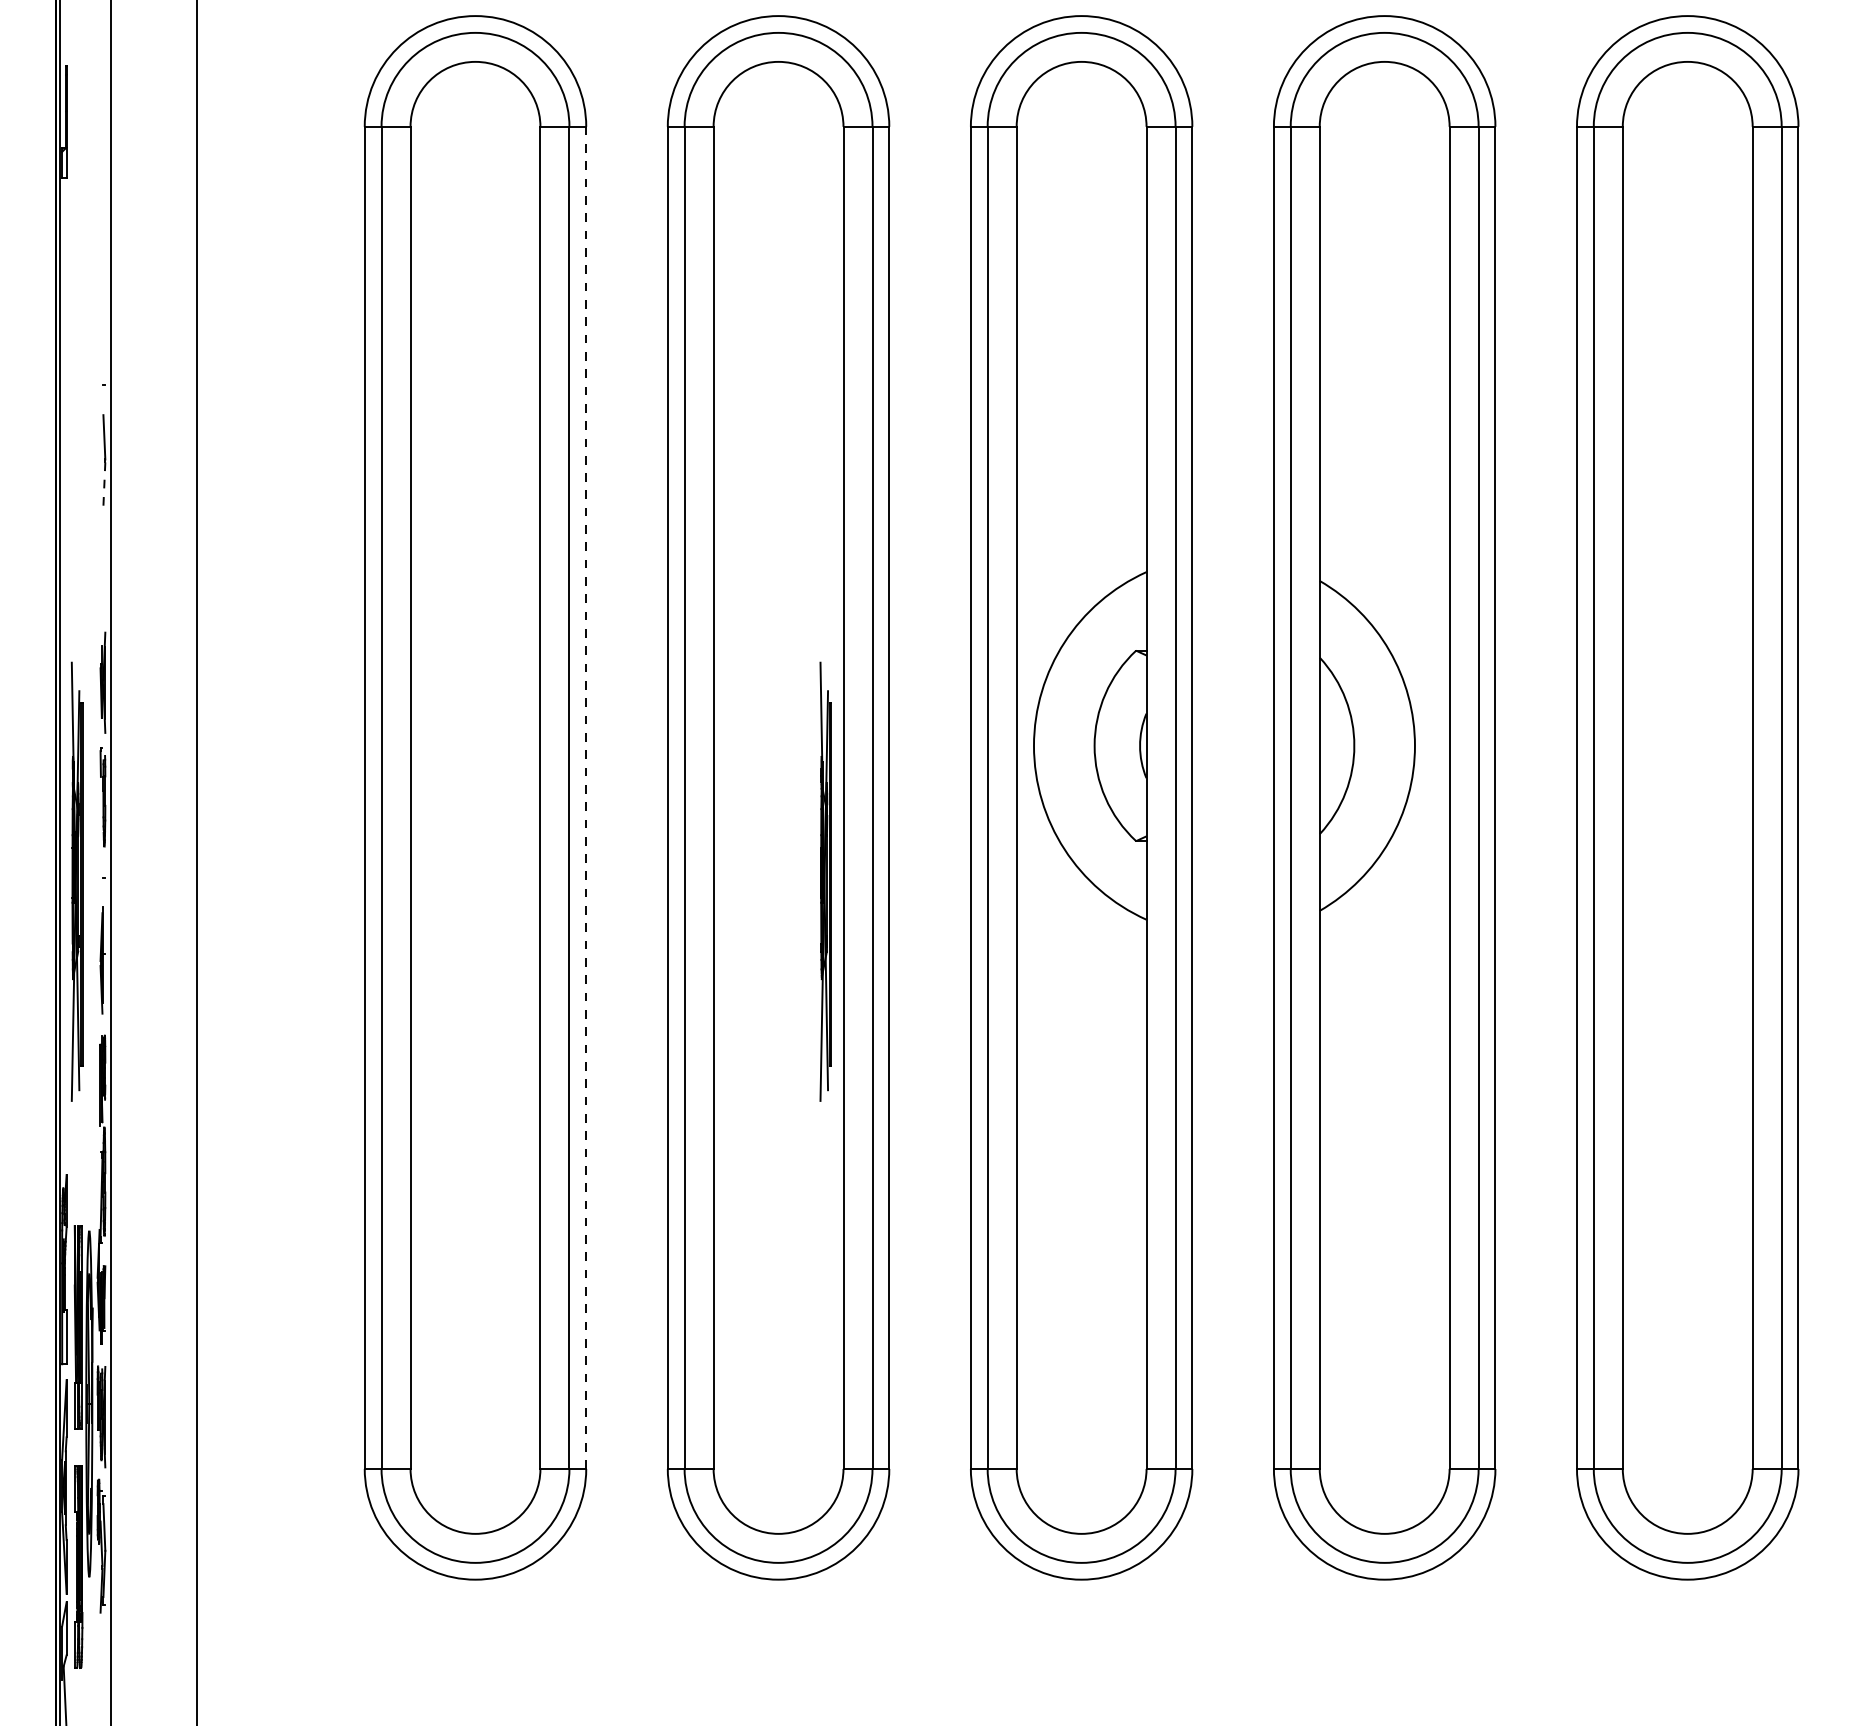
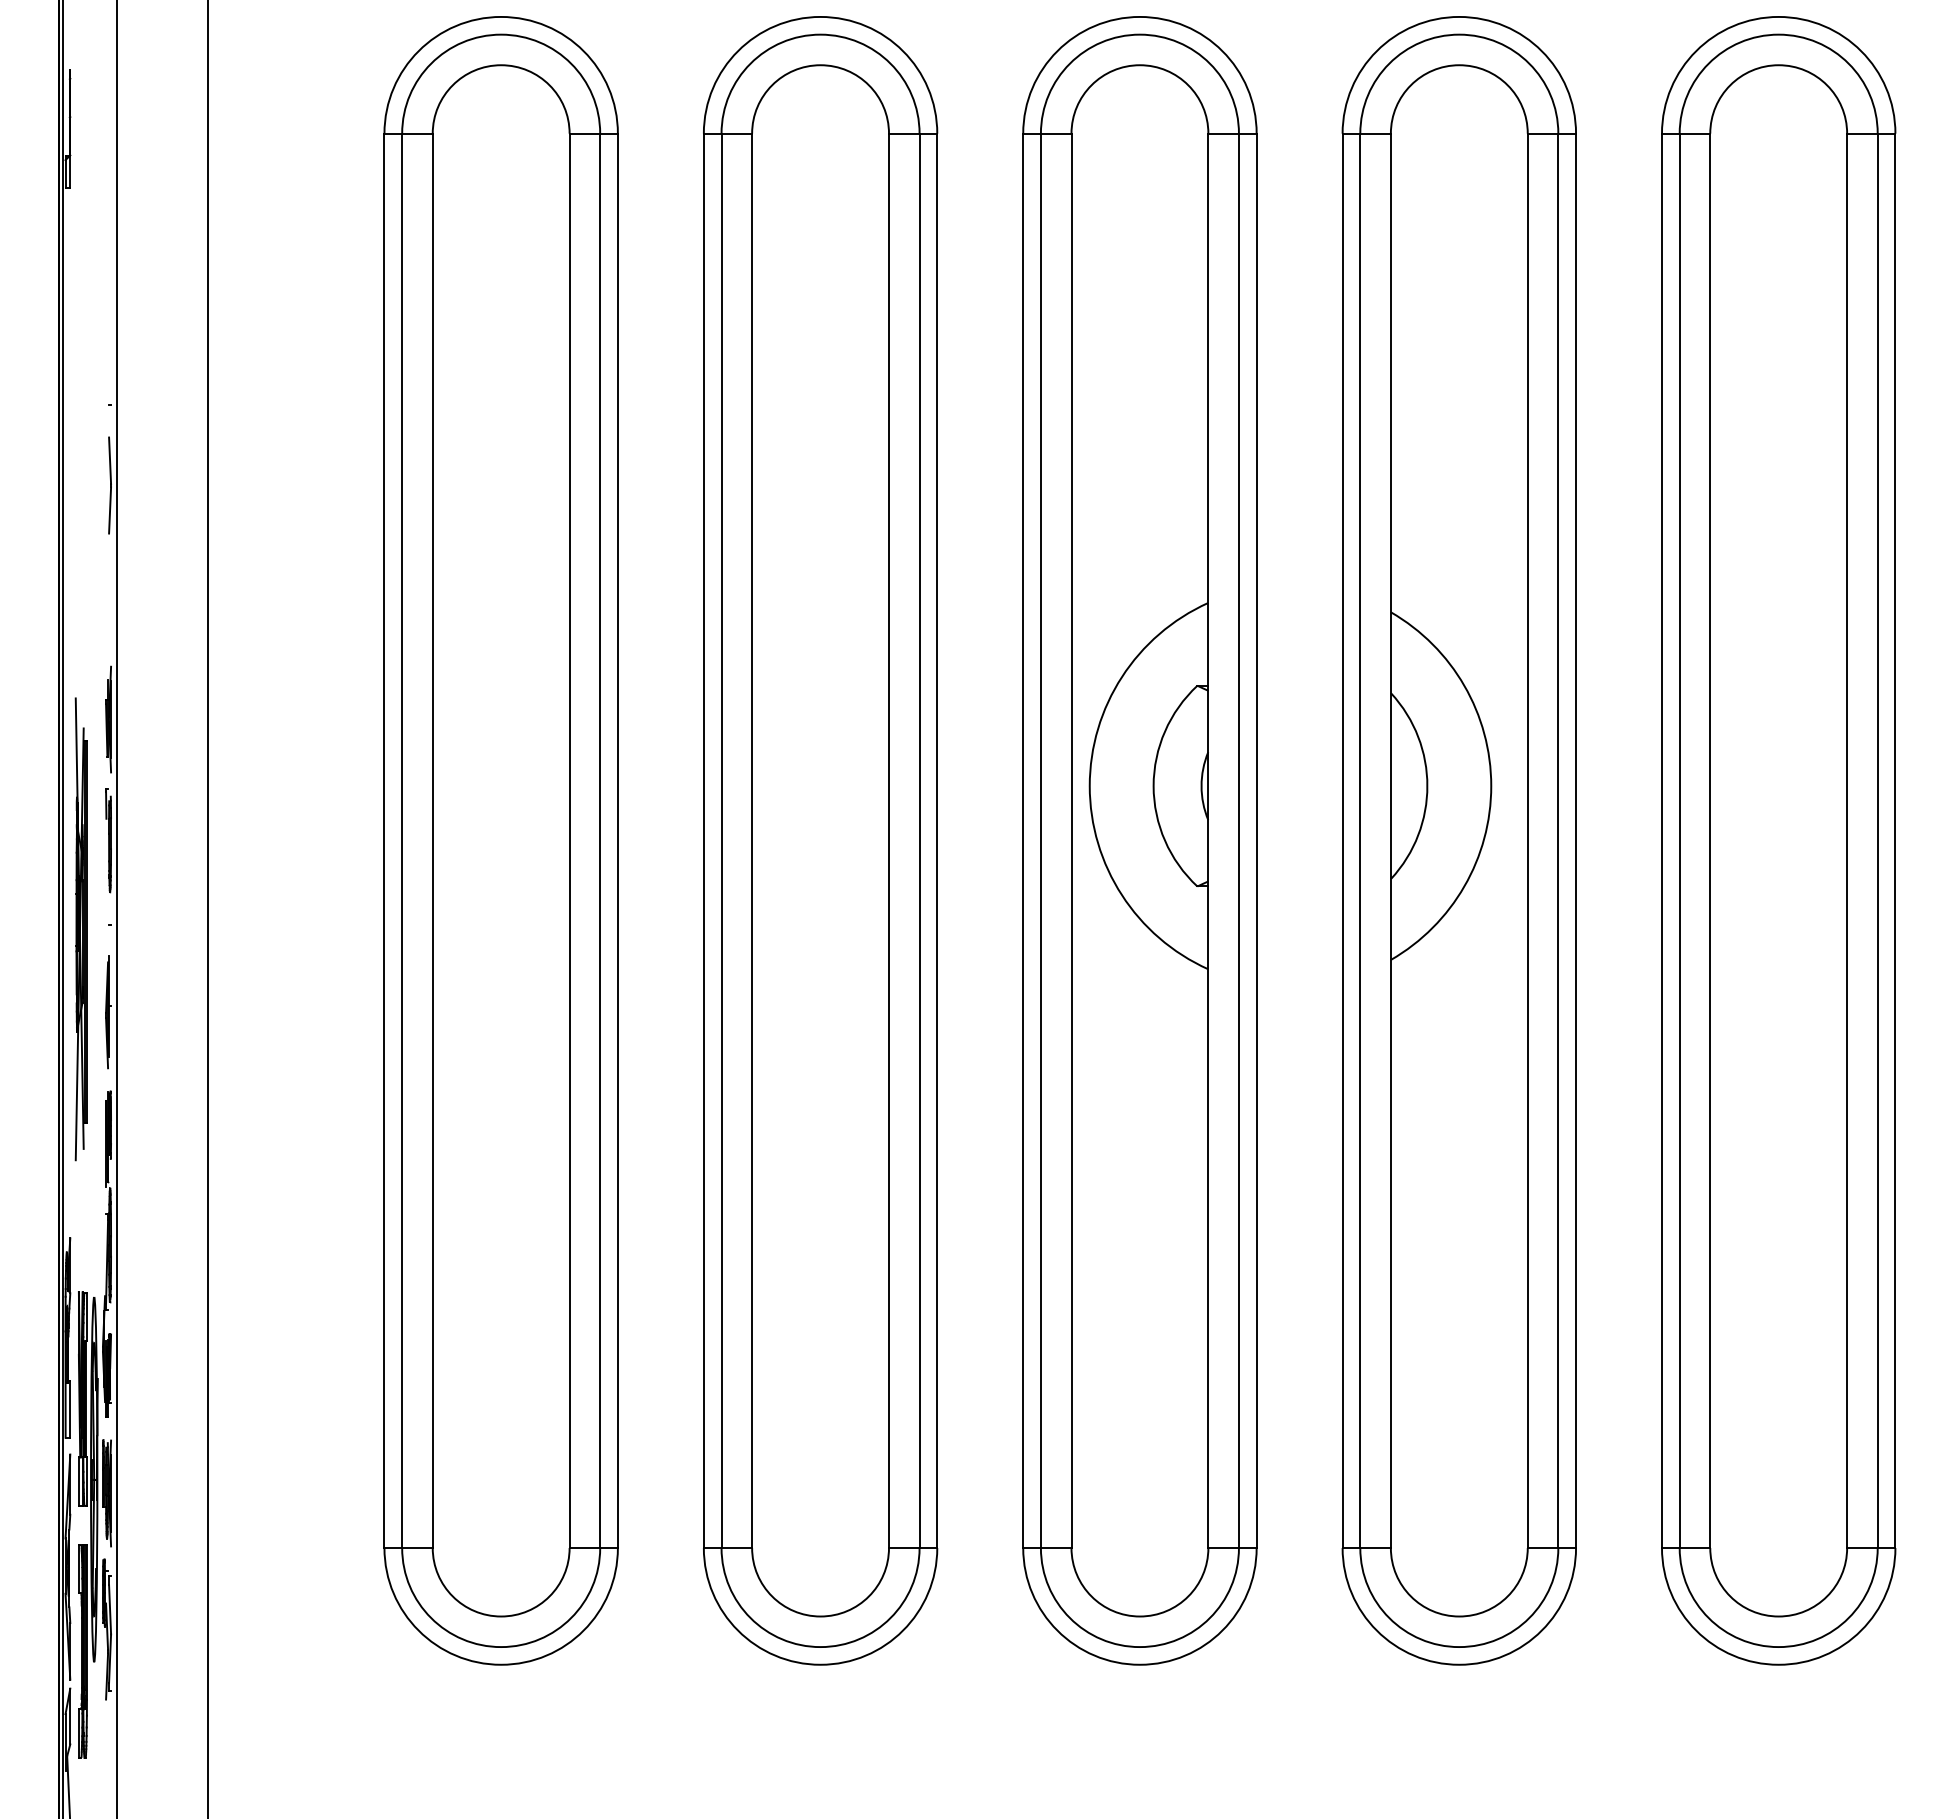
line: (104, 484) -> (110, 510), dashed -> solid
line: (585, 798) -> (617, 841), dashed -> solid
part: (824, 881) -> (869, 929), removed

